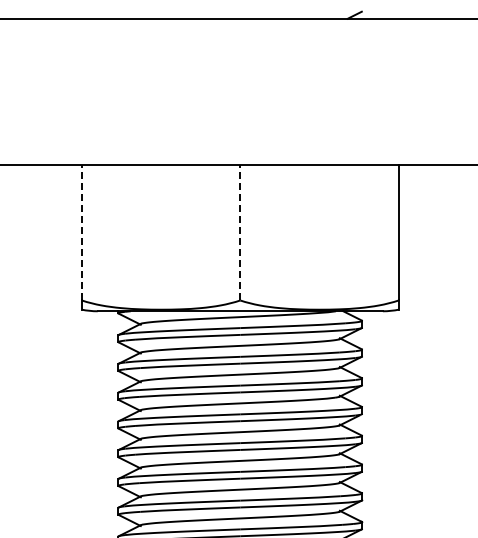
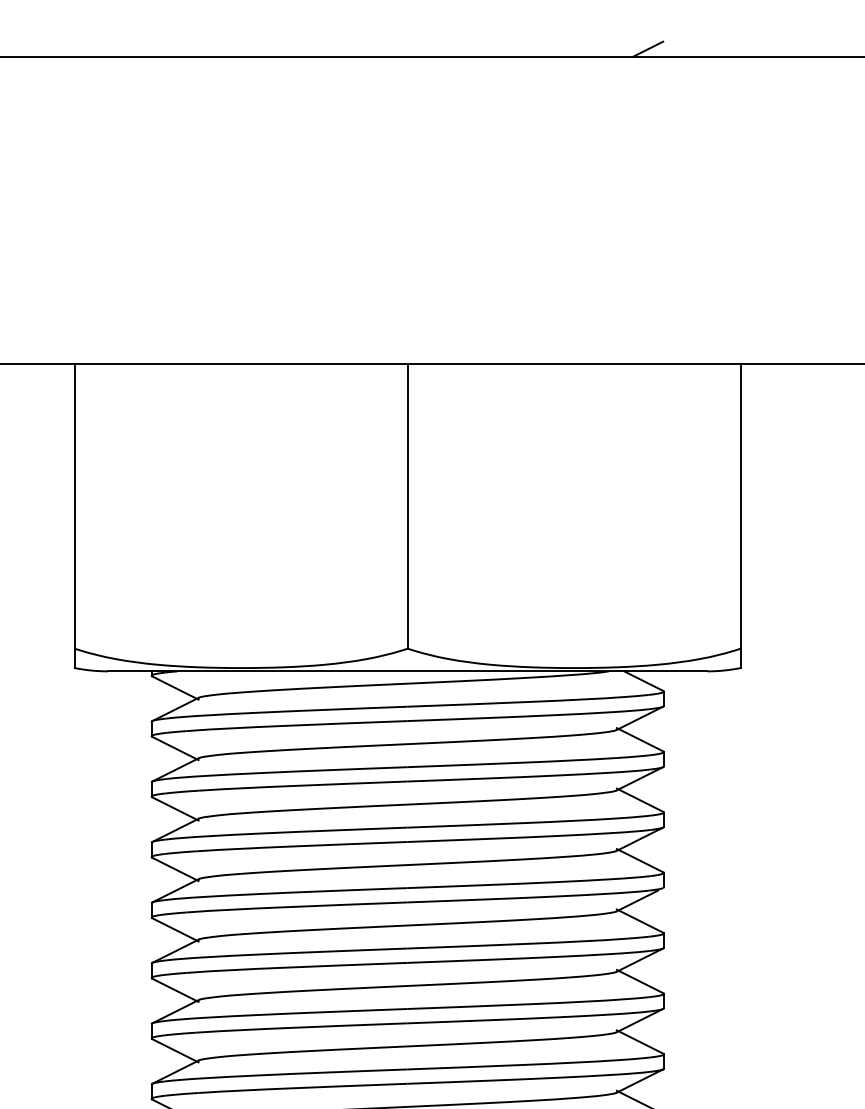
line: (81, 232) -> (73, 505), dashed -> solid
line: (240, 232) -> (408, 505), dashed -> solid

